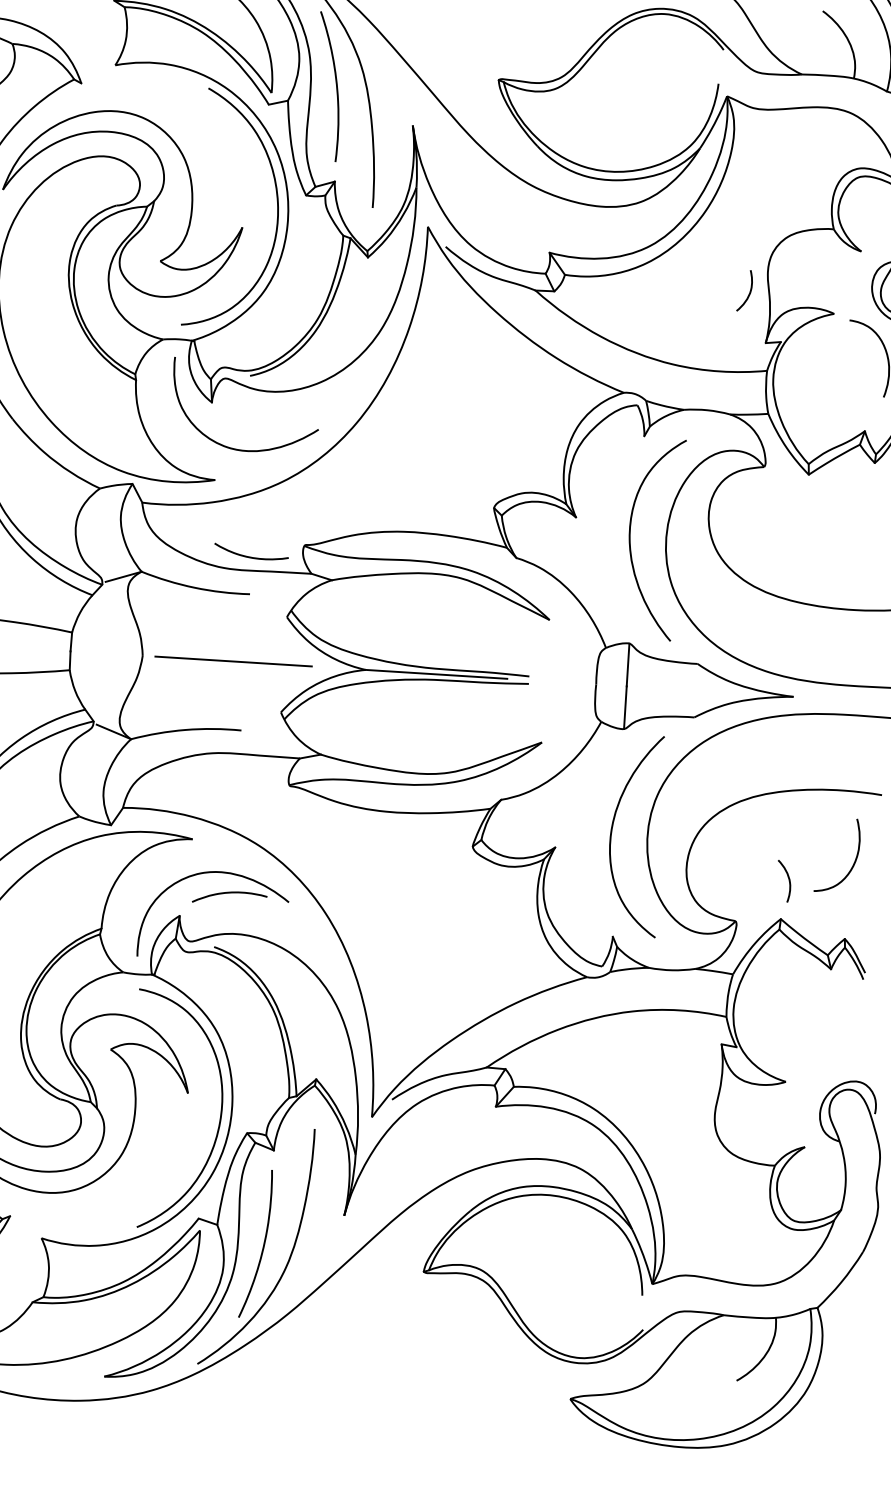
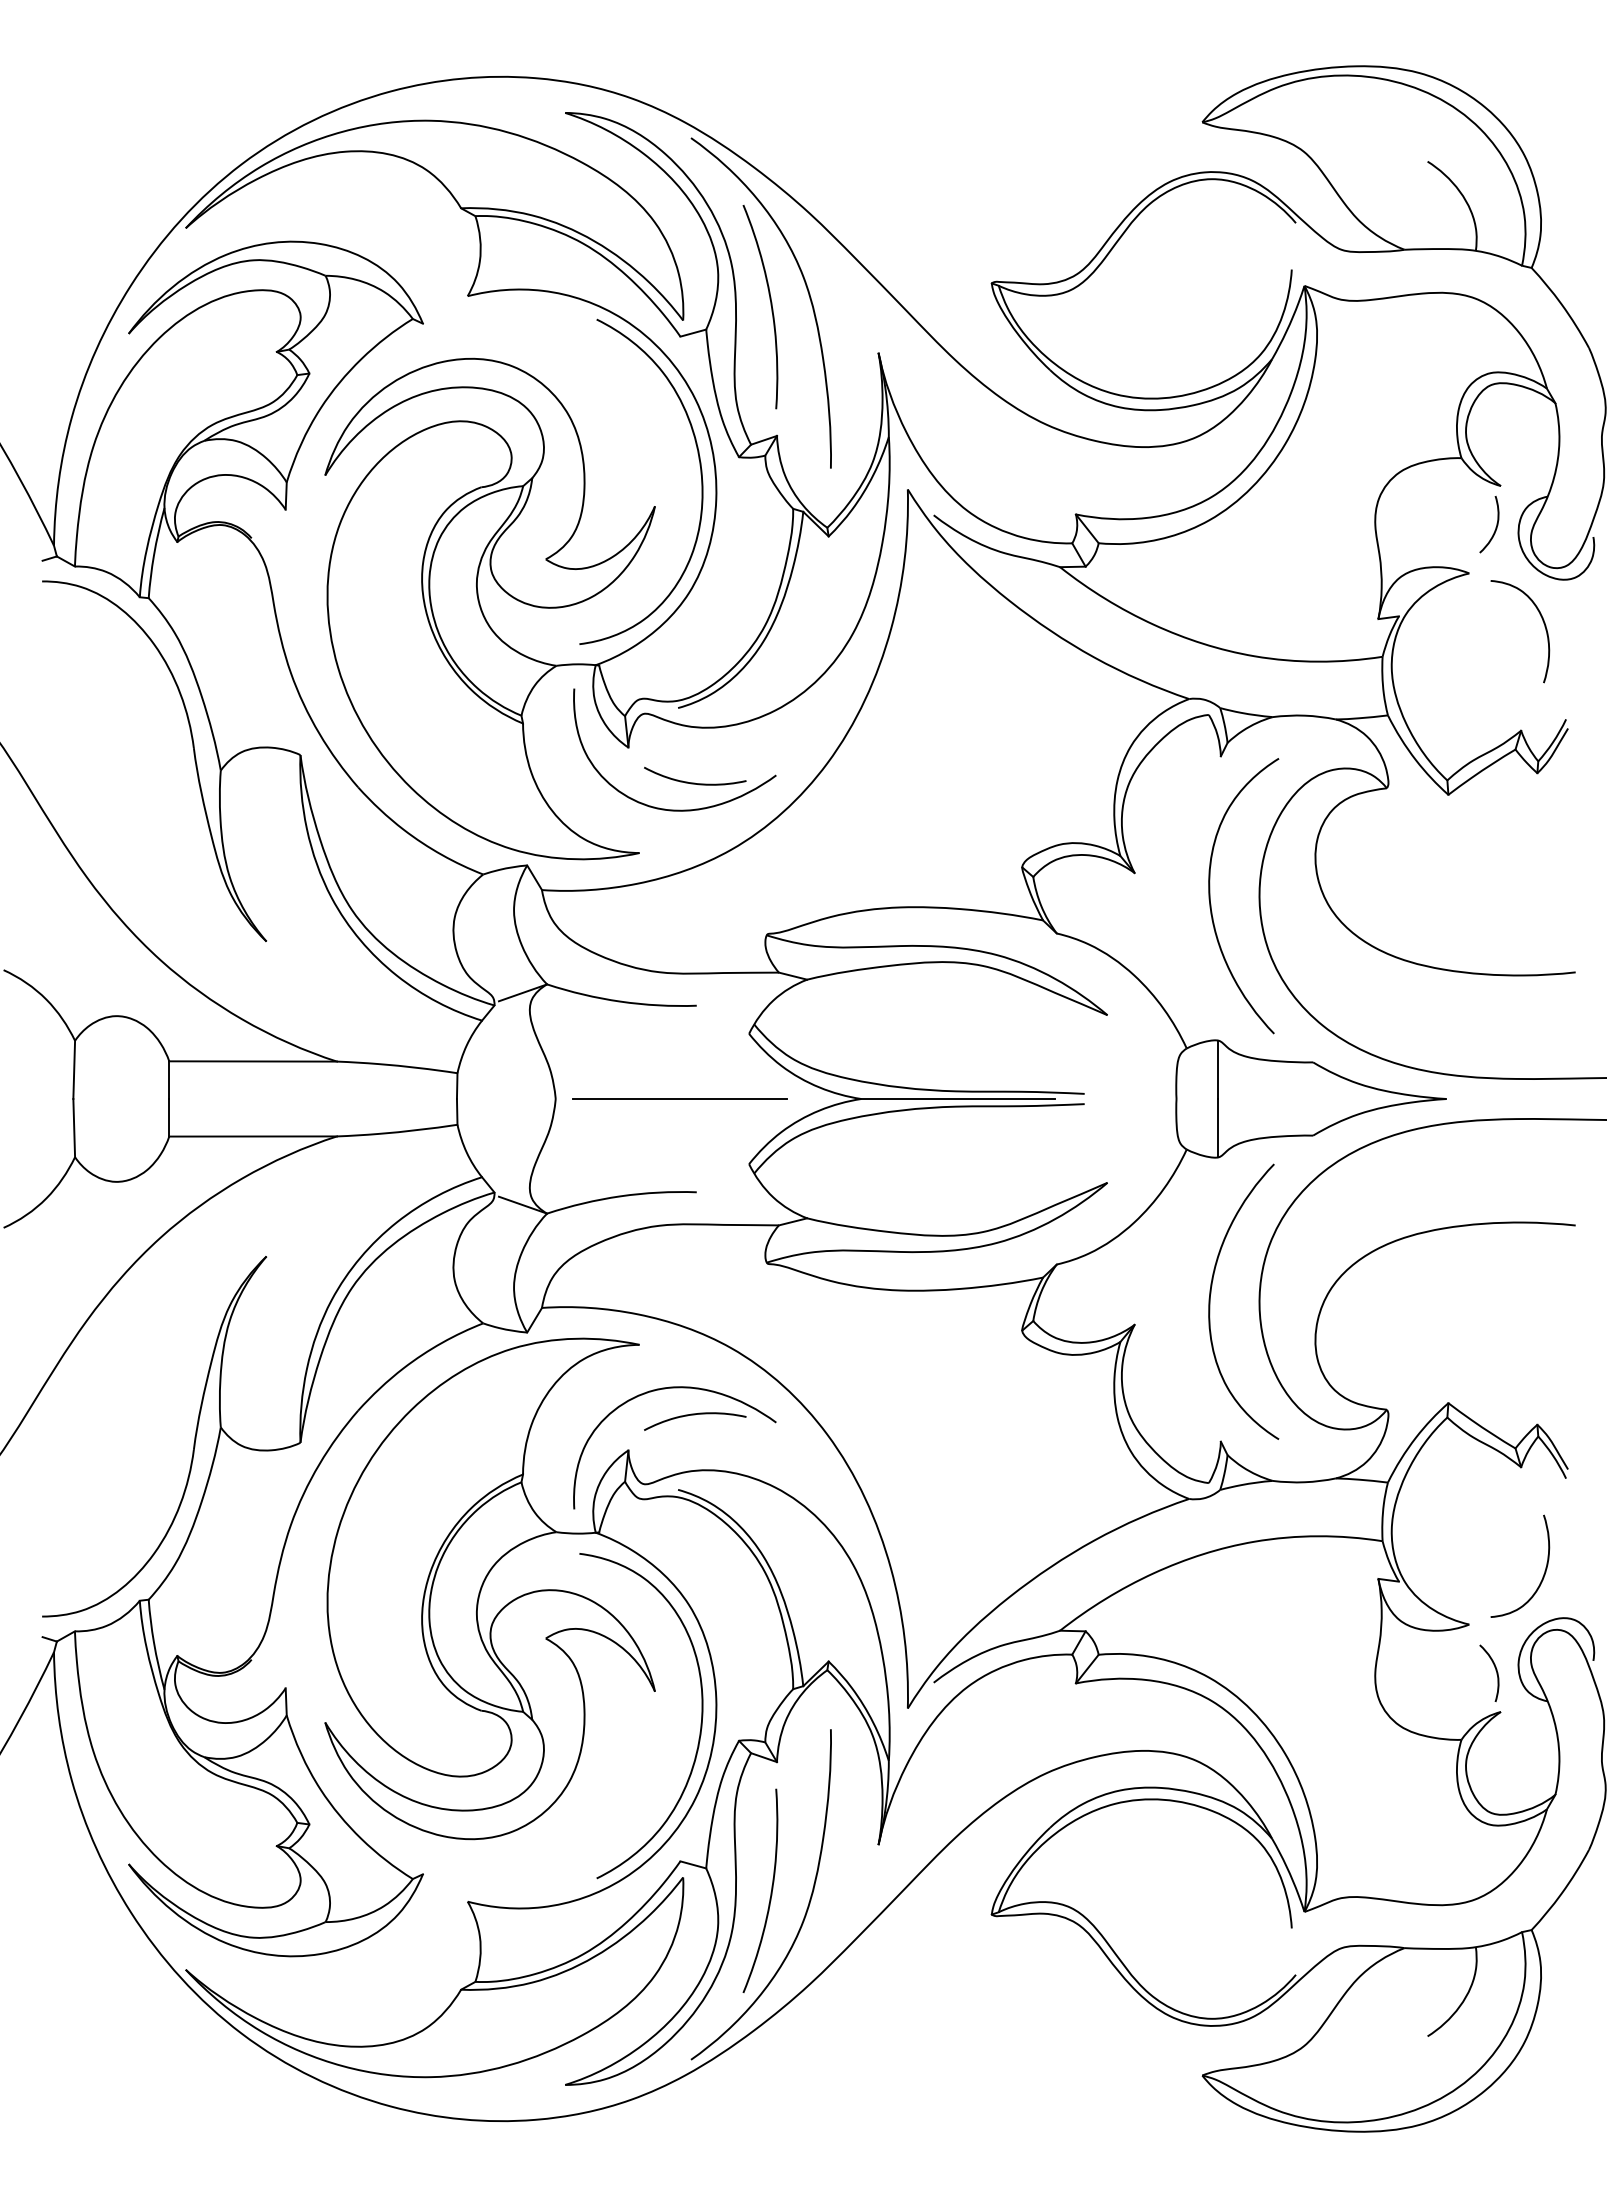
curve: (749, 293) -> (1495, 527), moved
curve: (251, 556) -> (695, 782), moved
curve: (855, 859) -> (1544, 1570), moved
curve: (788, 879) -> (1495, 1670), moved

